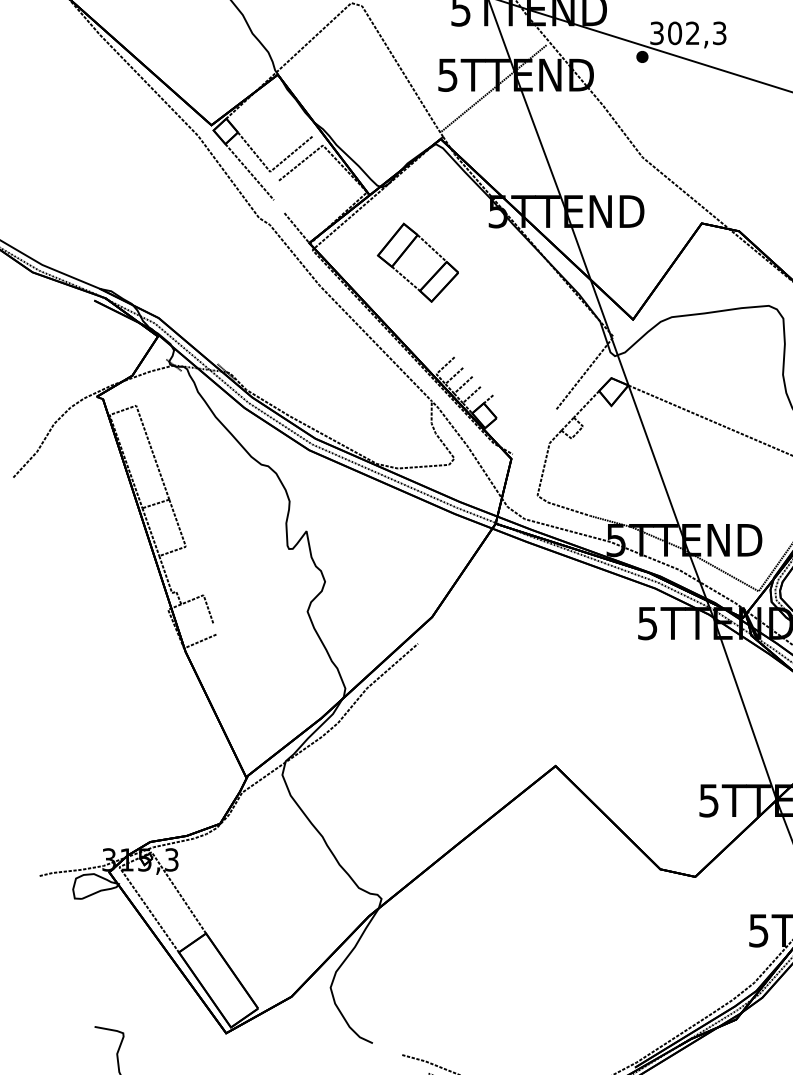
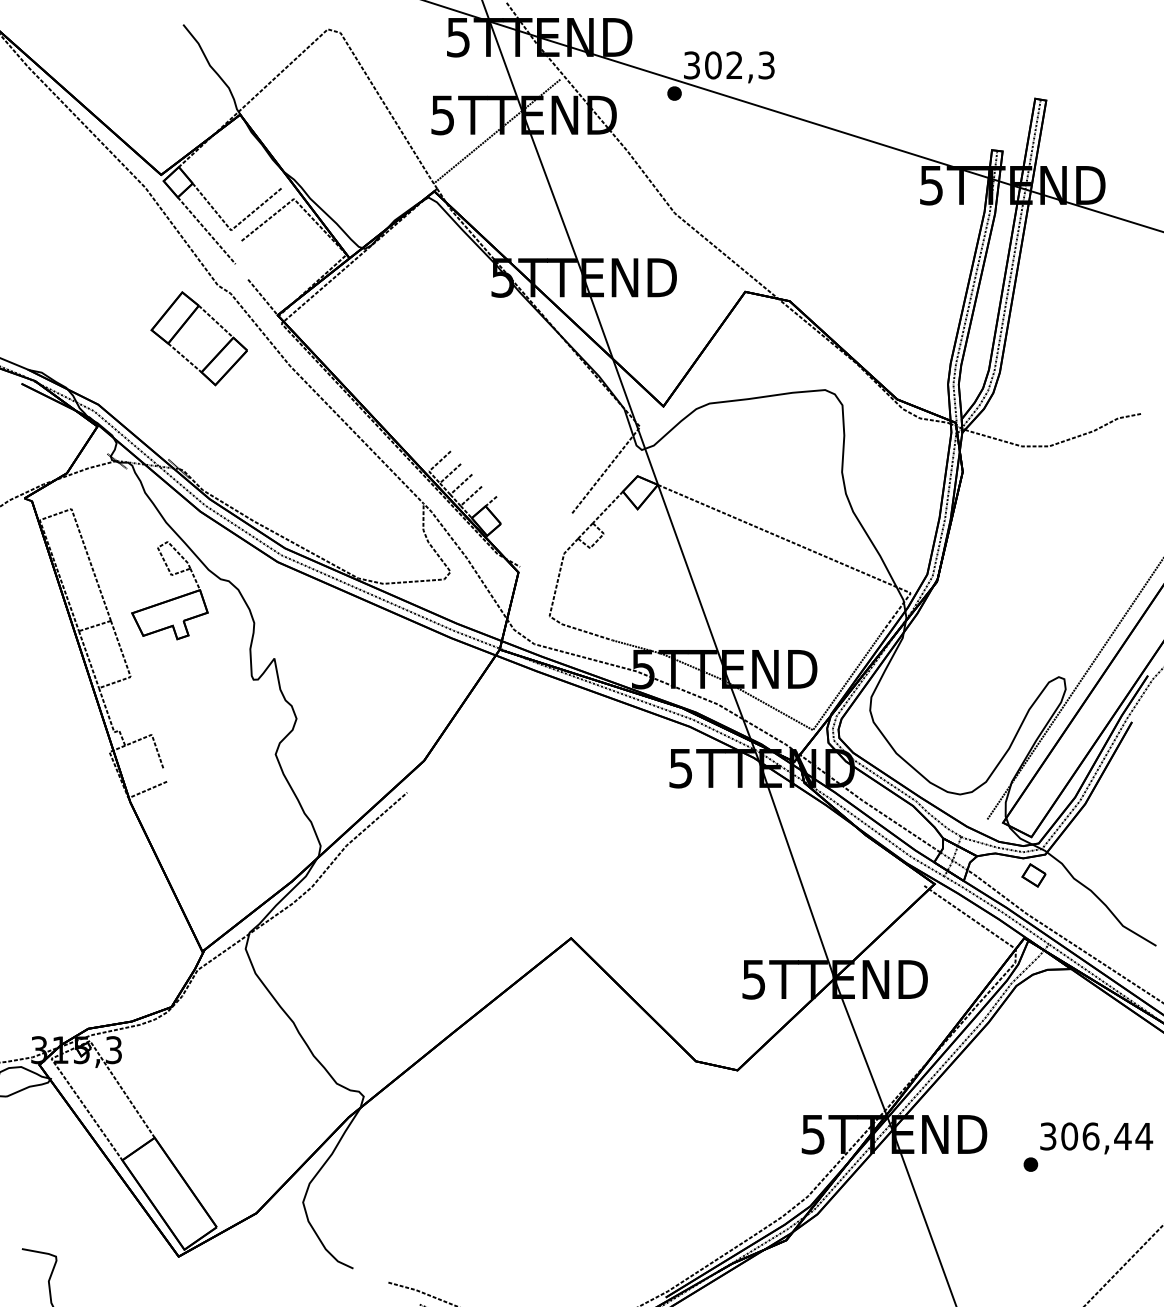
part: (406, 250) -> (185, 324), moved
part: (220, 480) -> (171, 598), added

